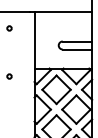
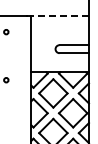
line: (63, 12) -> (60, 16), solid -> dashed

